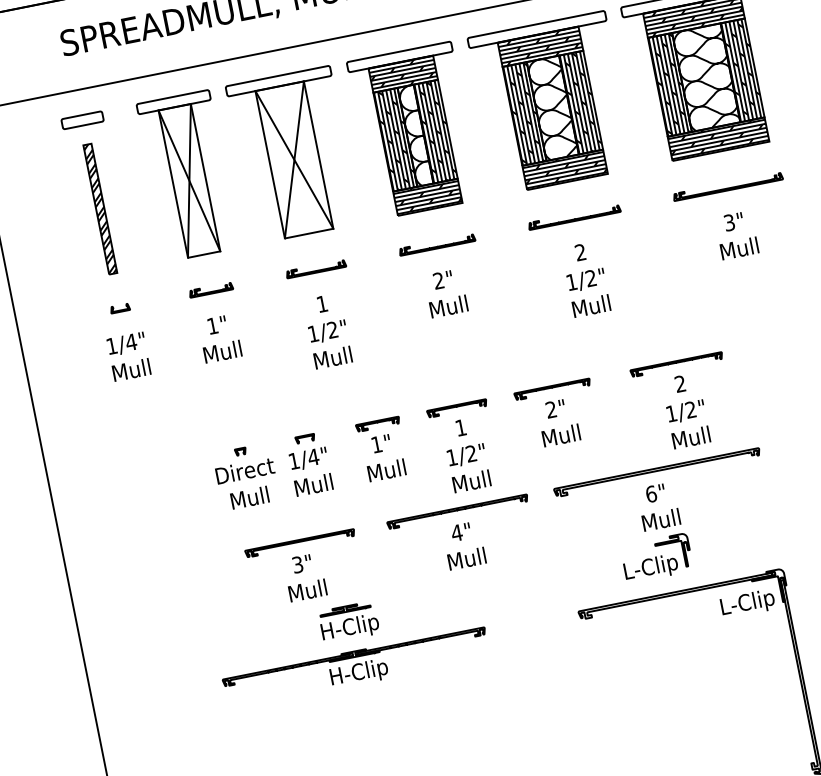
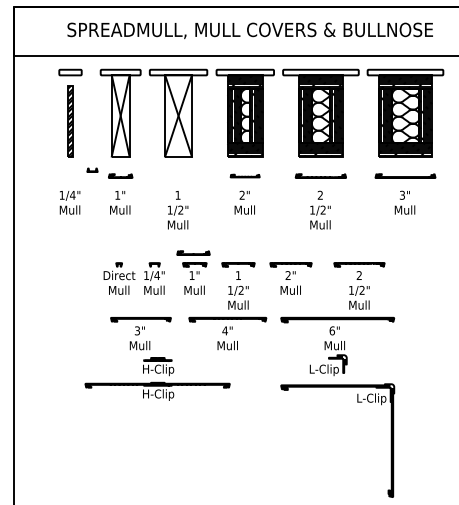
part: (435, 244) -> (244, 175), size x0.7
part: (315, 267) -> (193, 252), moved
curve: (120, 308) -> (92, 170), moved

